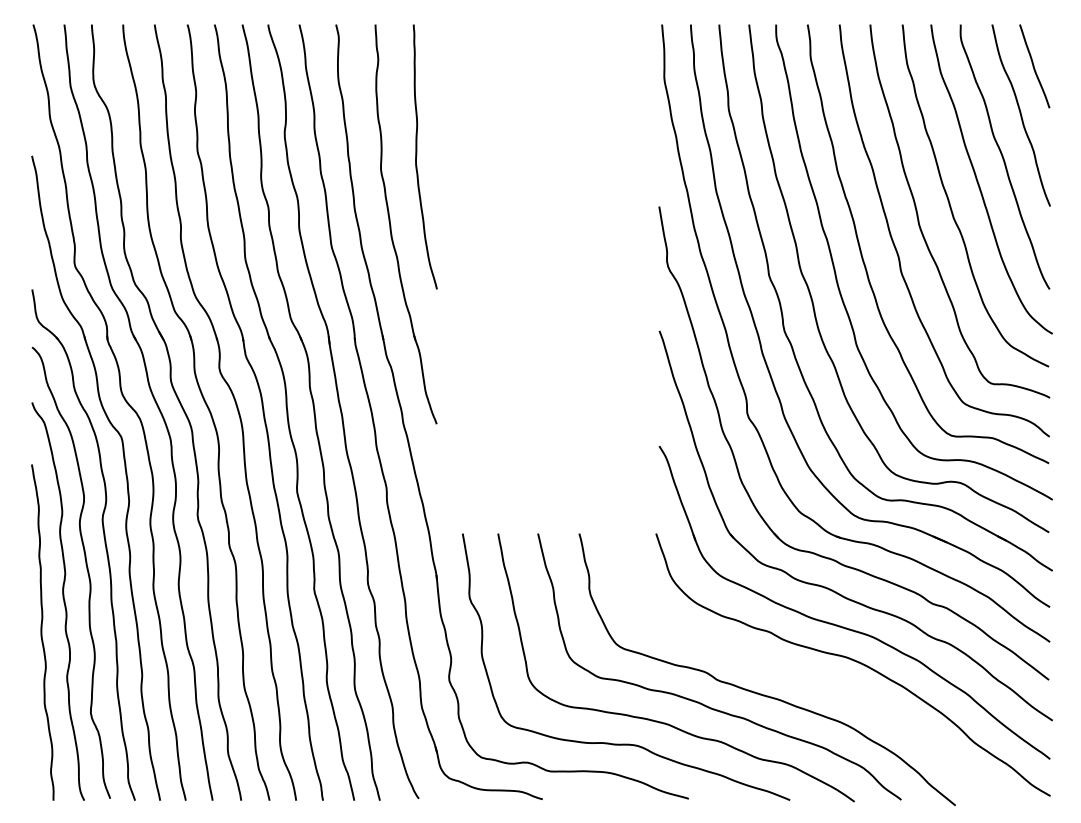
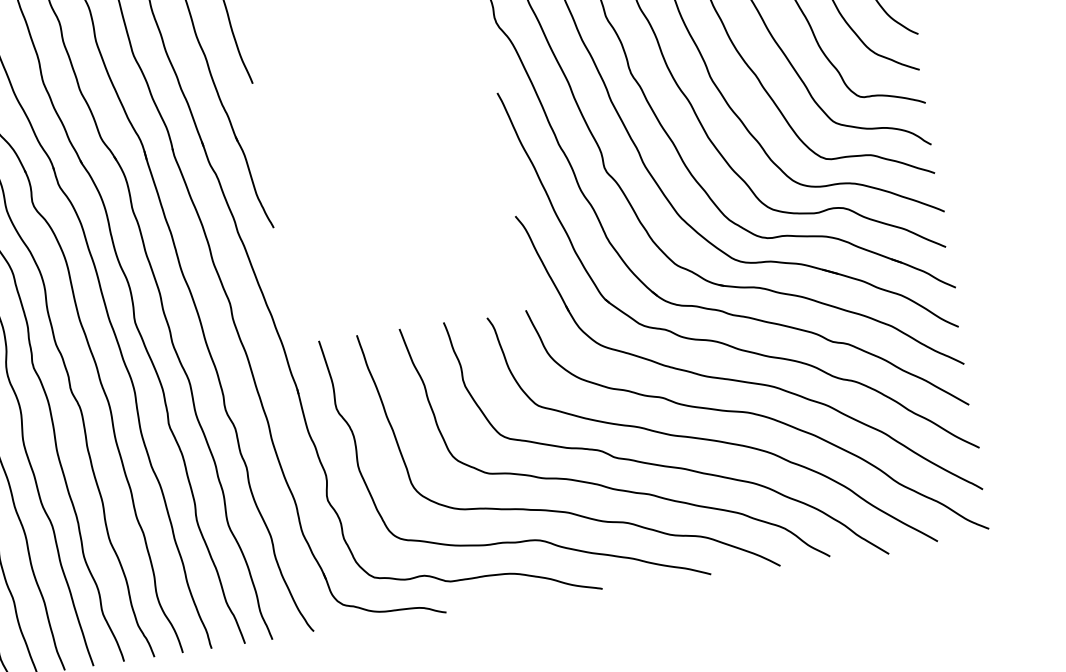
curve: (809, 676) -> (712, 439), added

